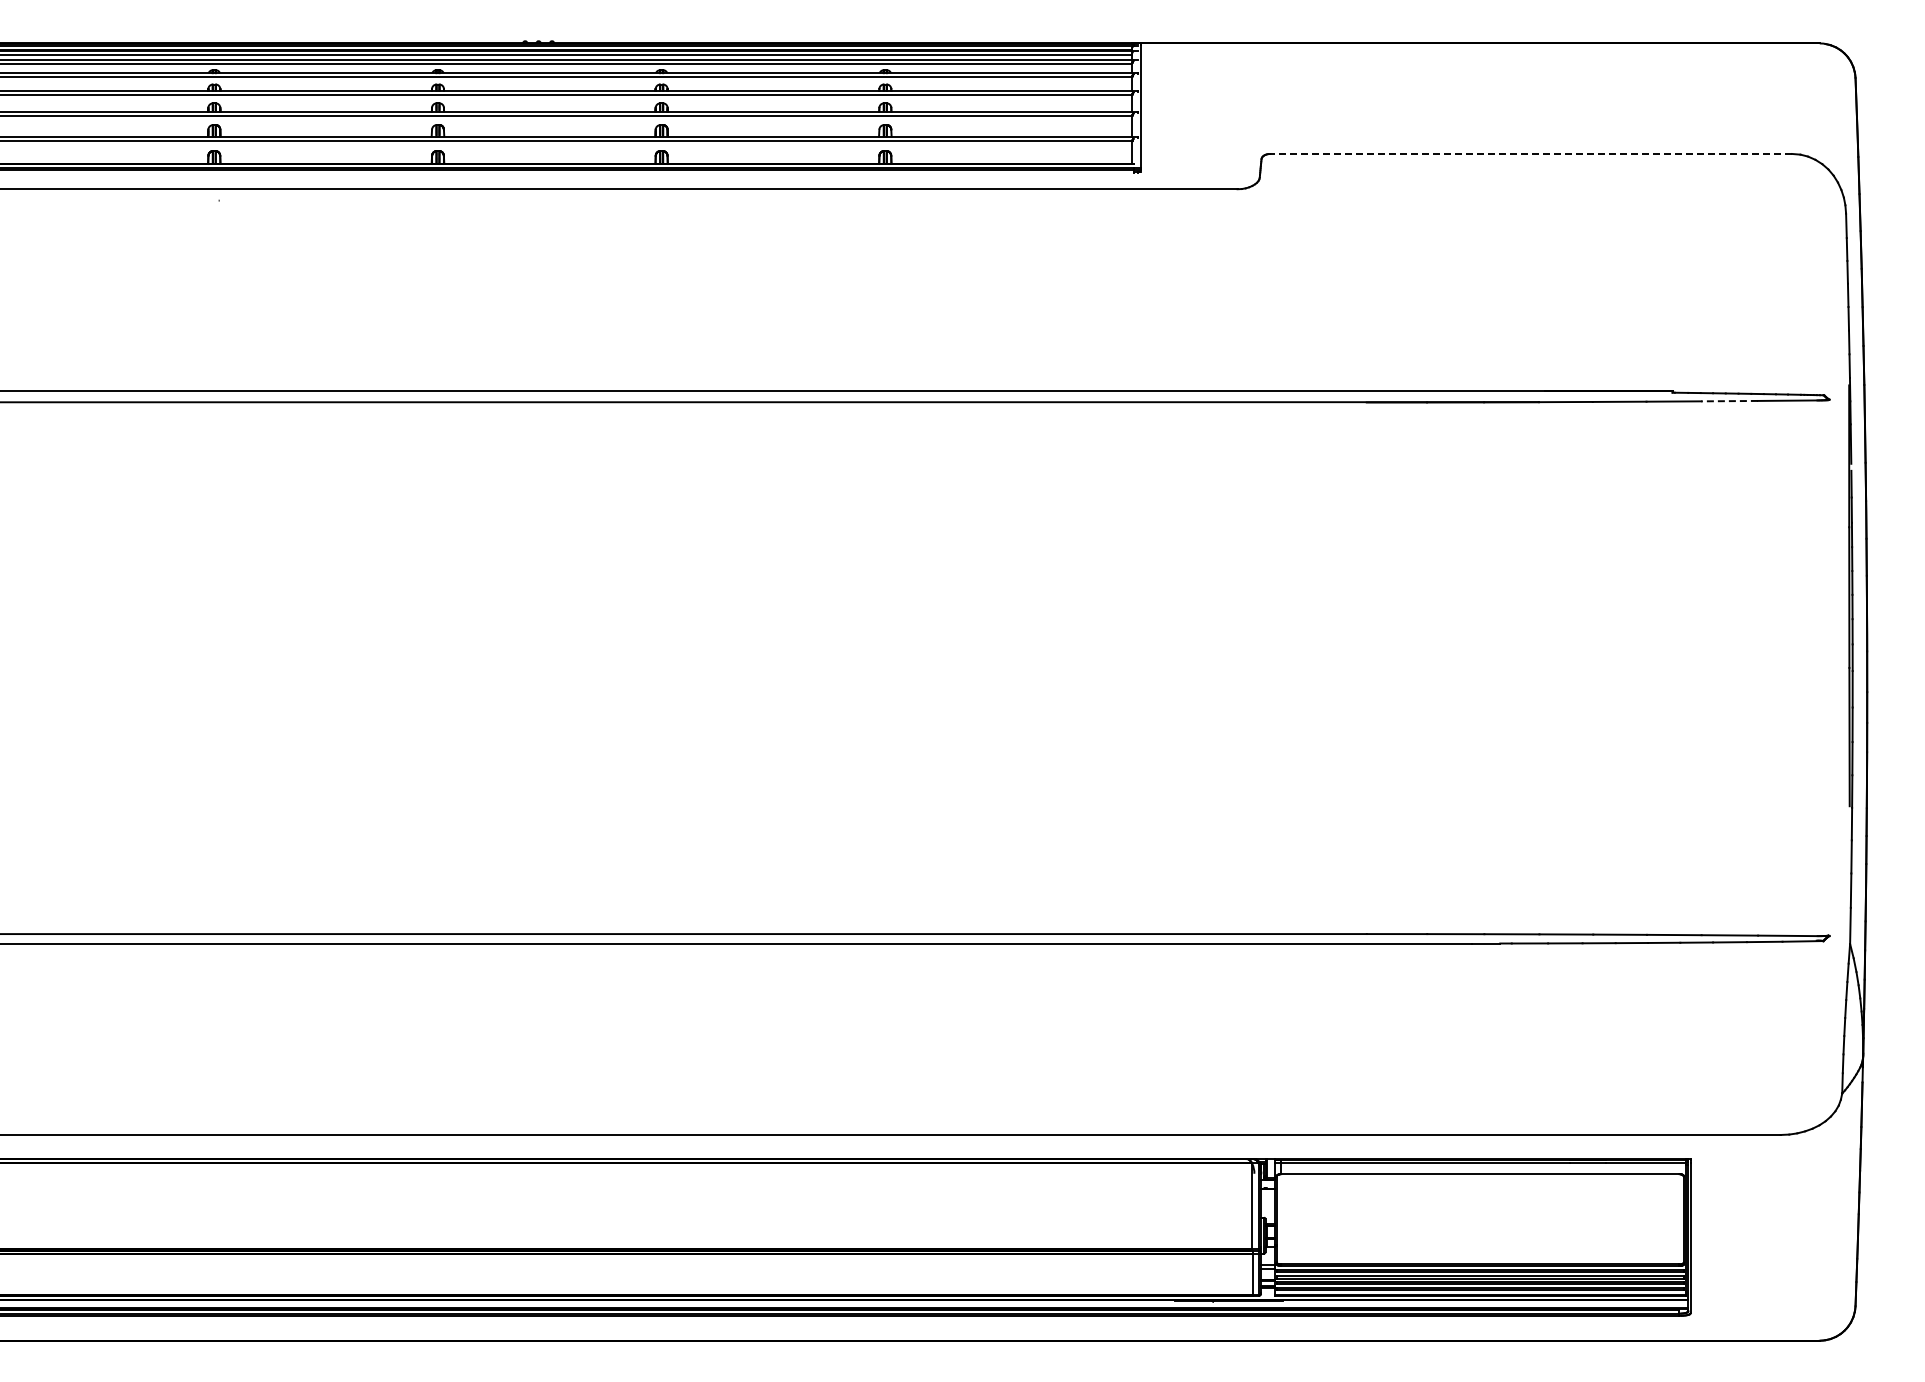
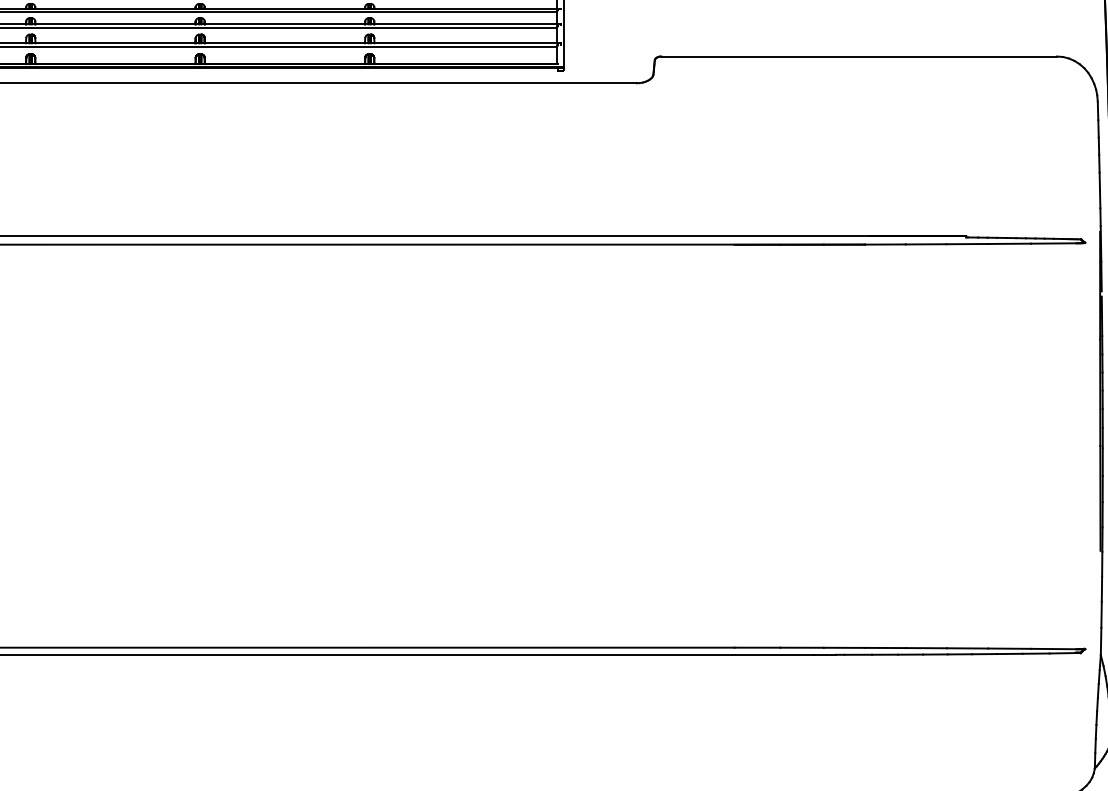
line: (1531, 153) -> (859, 56), dashed -> solid
line: (1729, 401) -> (1009, 244), dashed -> solid

